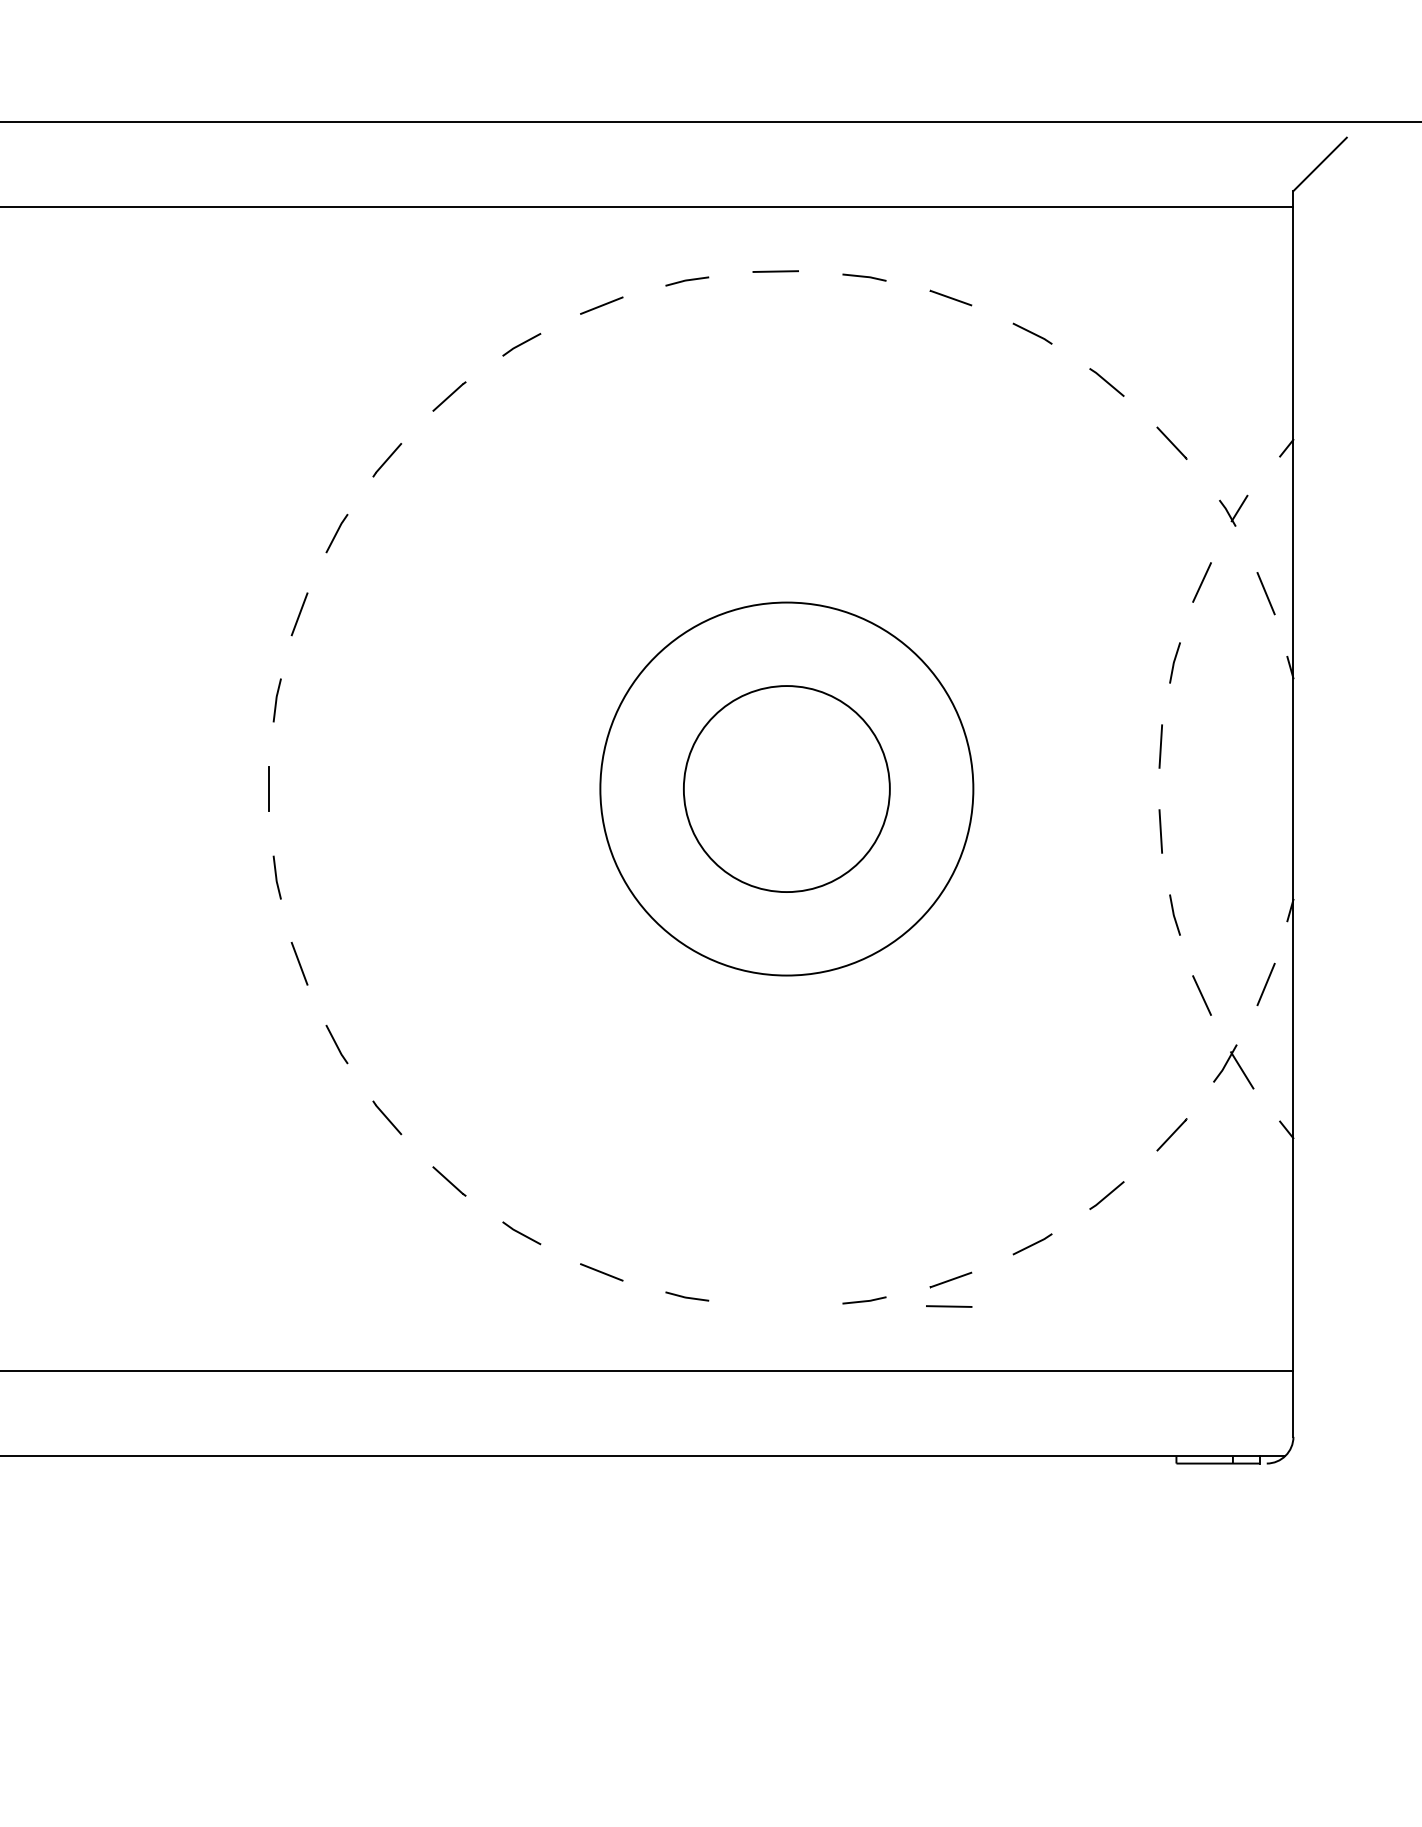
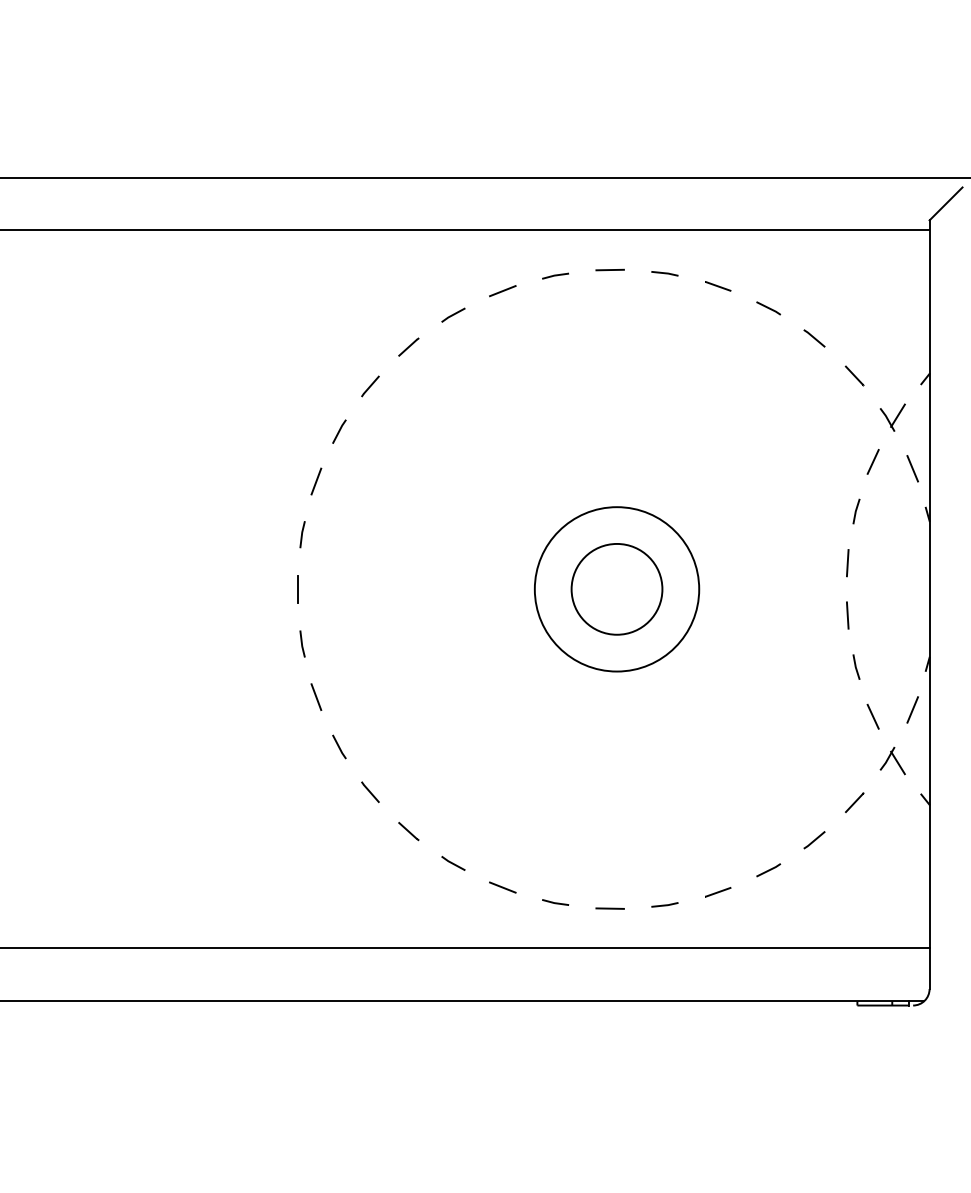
part: (1233, 510) -> (892, 417), size x1.43
circle: (786, 787) -> (616, 588), size x0.71
circle: (786, 789) -> (616, 589), size x0.71
line: (948, 1306) -> (609, 908), moved

